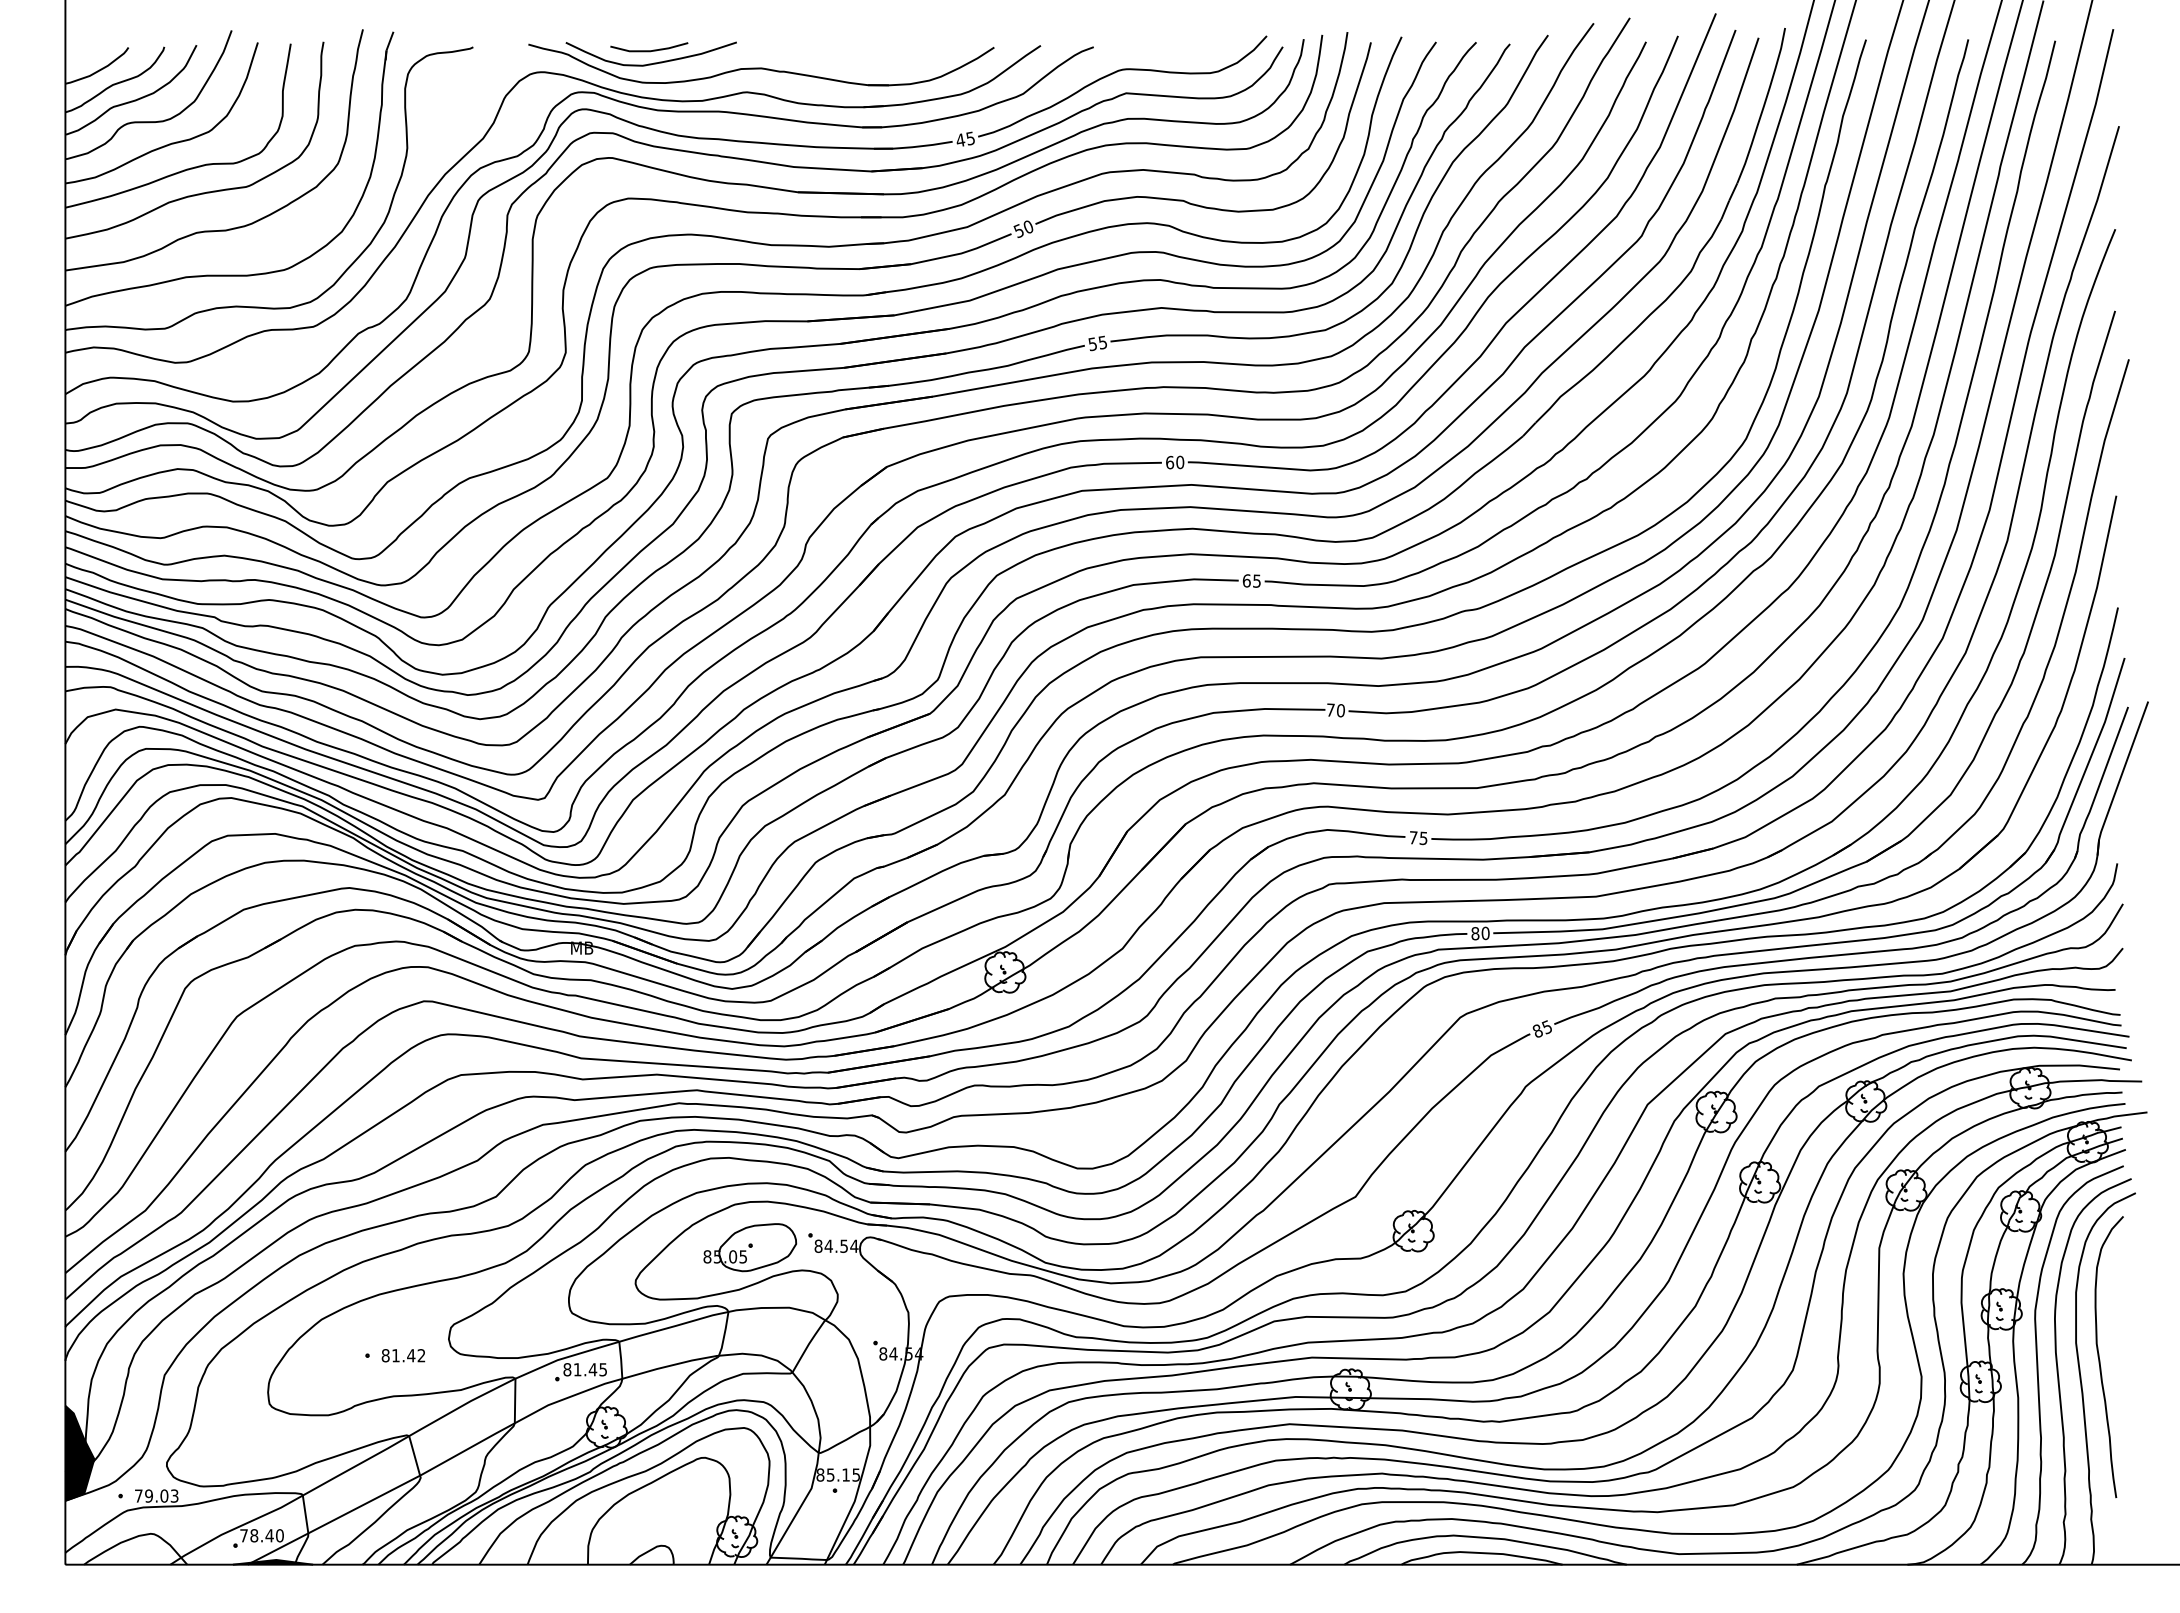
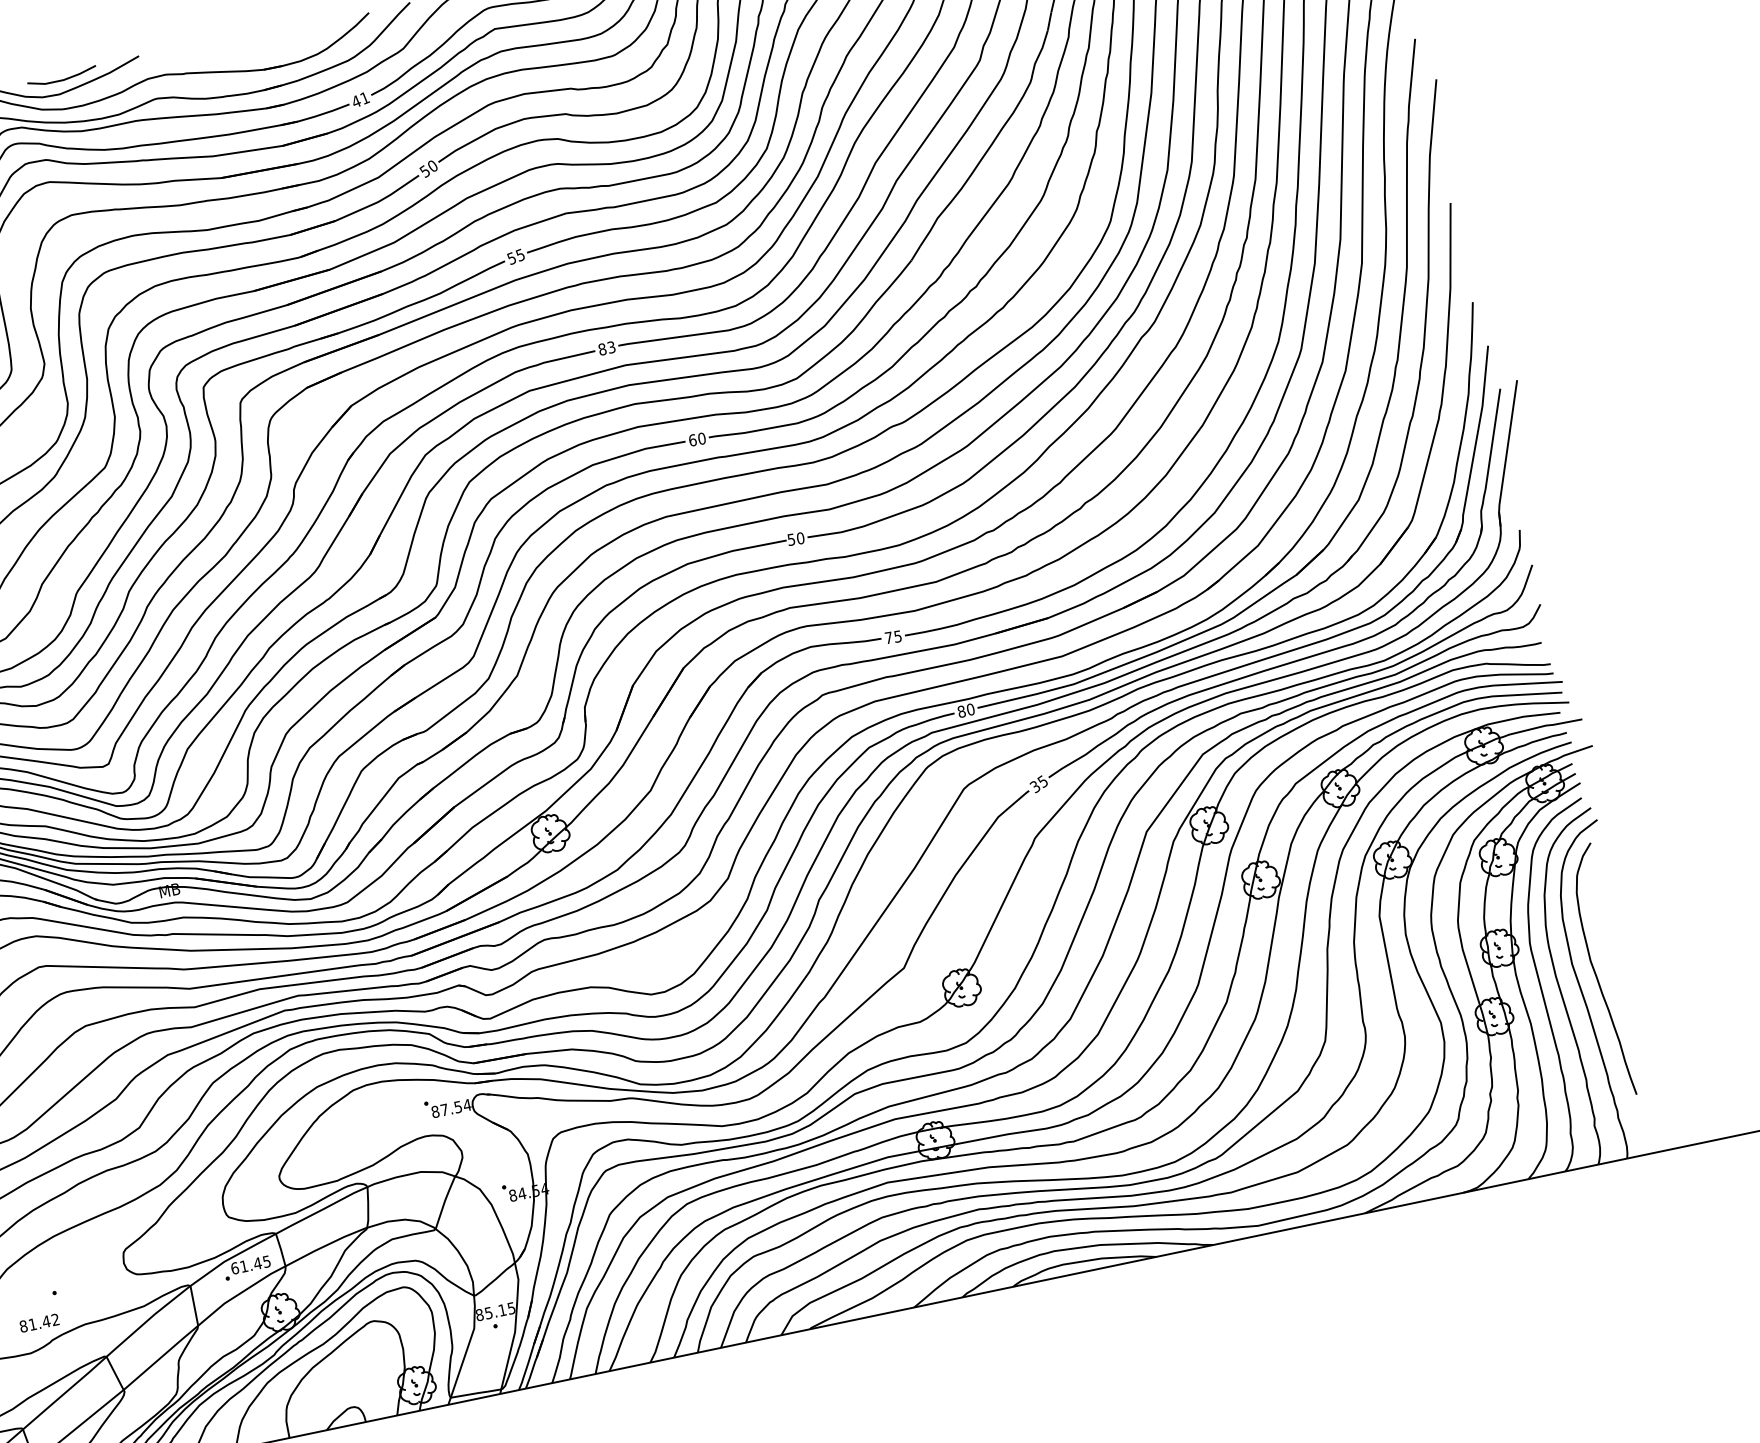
text: (970, 138) -> (364, 98), 45 -> 41
text: (1175, 462) -> (607, 348), 60 -> 83
text: (1257, 580) -> (702, 438), 65 -> 60
text: (1330, 709) -> (791, 539), 70 -> 50
text: (1537, 1031) -> (1035, 787), 85 -> 35
text: (828, 1245) -> (444, 1109), 84.54 -> 87.54
part: (750, 1247) -> (375, 1125), removed
text: (403, 1355) -> (39, 1322), moved
text: (567, 1369) -> (235, 1268), 81.45 -> 61.45

